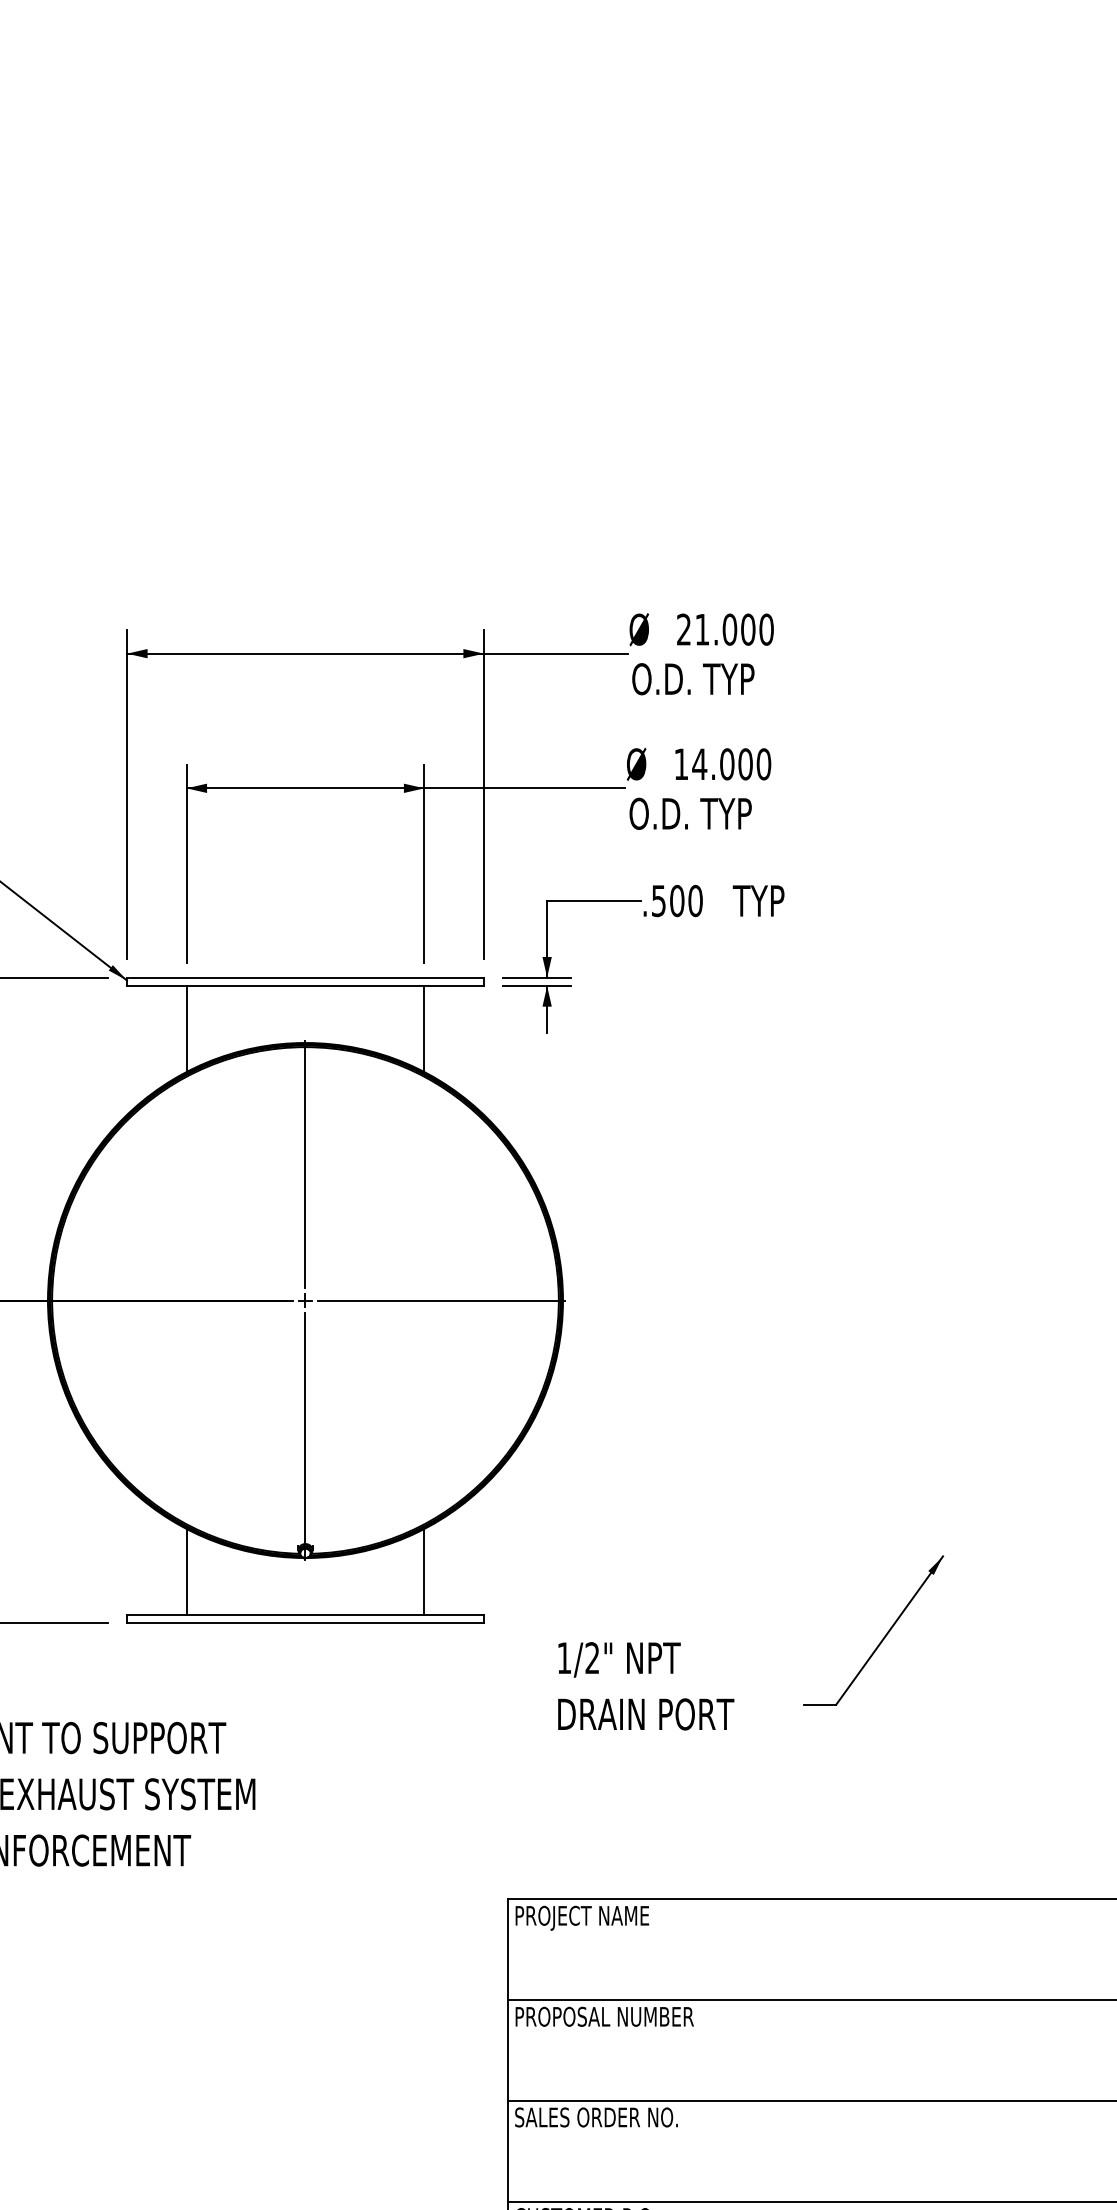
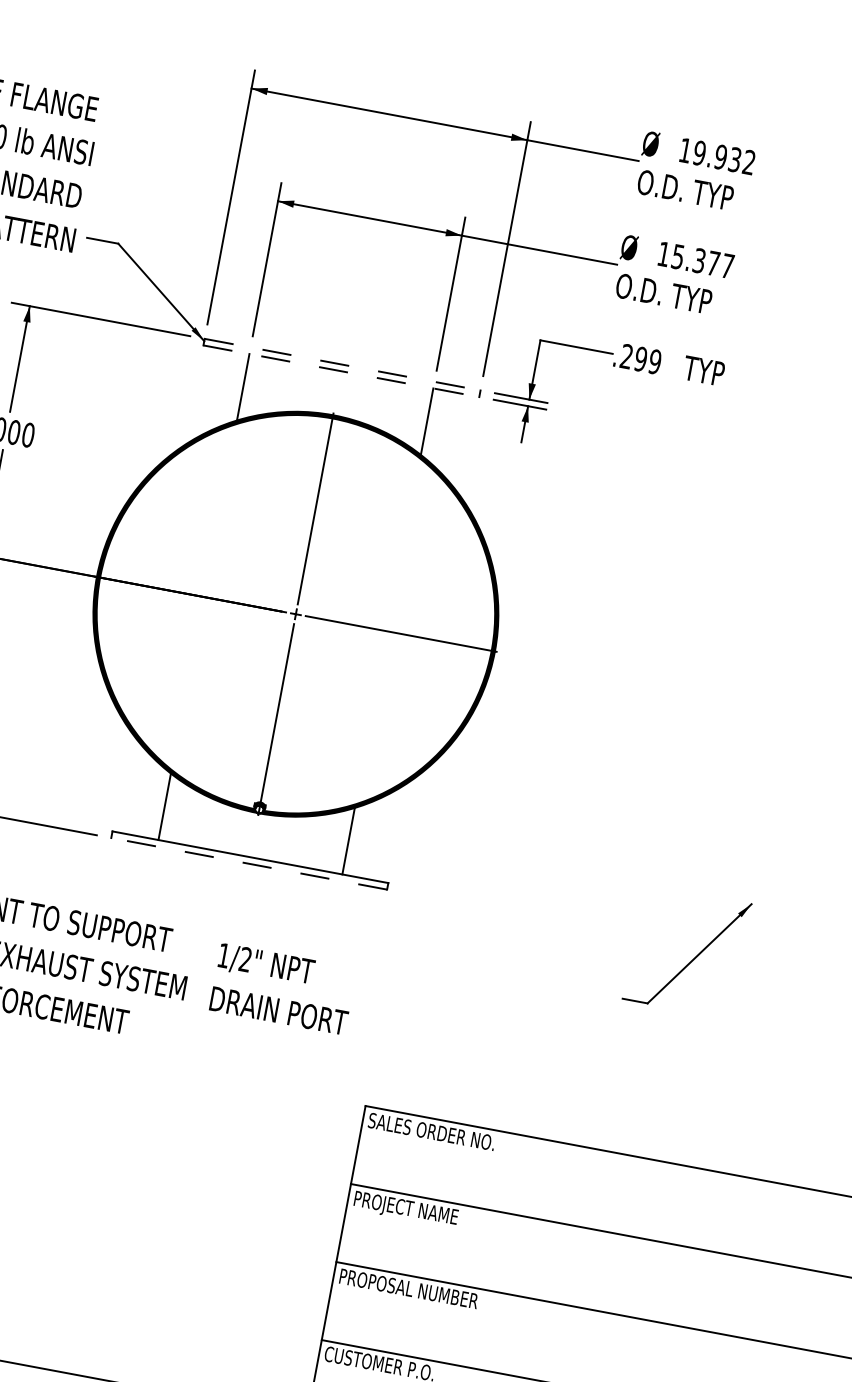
text: (725, 629) -> (717, 156), 21.000 -> 19.932
text: (731, 764) -> (702, 261), 14.000 -> 15.377
text: (677, 901) -> (641, 359), .500 -> .299
line: (305, 977) -> (342, 364), solid -> dashed
line: (305, 986) -> (341, 371), solid -> dashed
line: (304, 1623) -> (248, 863), solid -> dashed
text: (646, 1686) -> (283, 989), moved
text: (596, 1917) -> (431, 1133), PROJECT NAME -> SALES ORDER NO.
text: (621, 2018) -> (436, 1214), PROPOSAL NUMBER -> PROJECT NAME
text: (604, 2117) -> (408, 1288), SALES ORDER NO. -> PROPOSAL NUMBER

